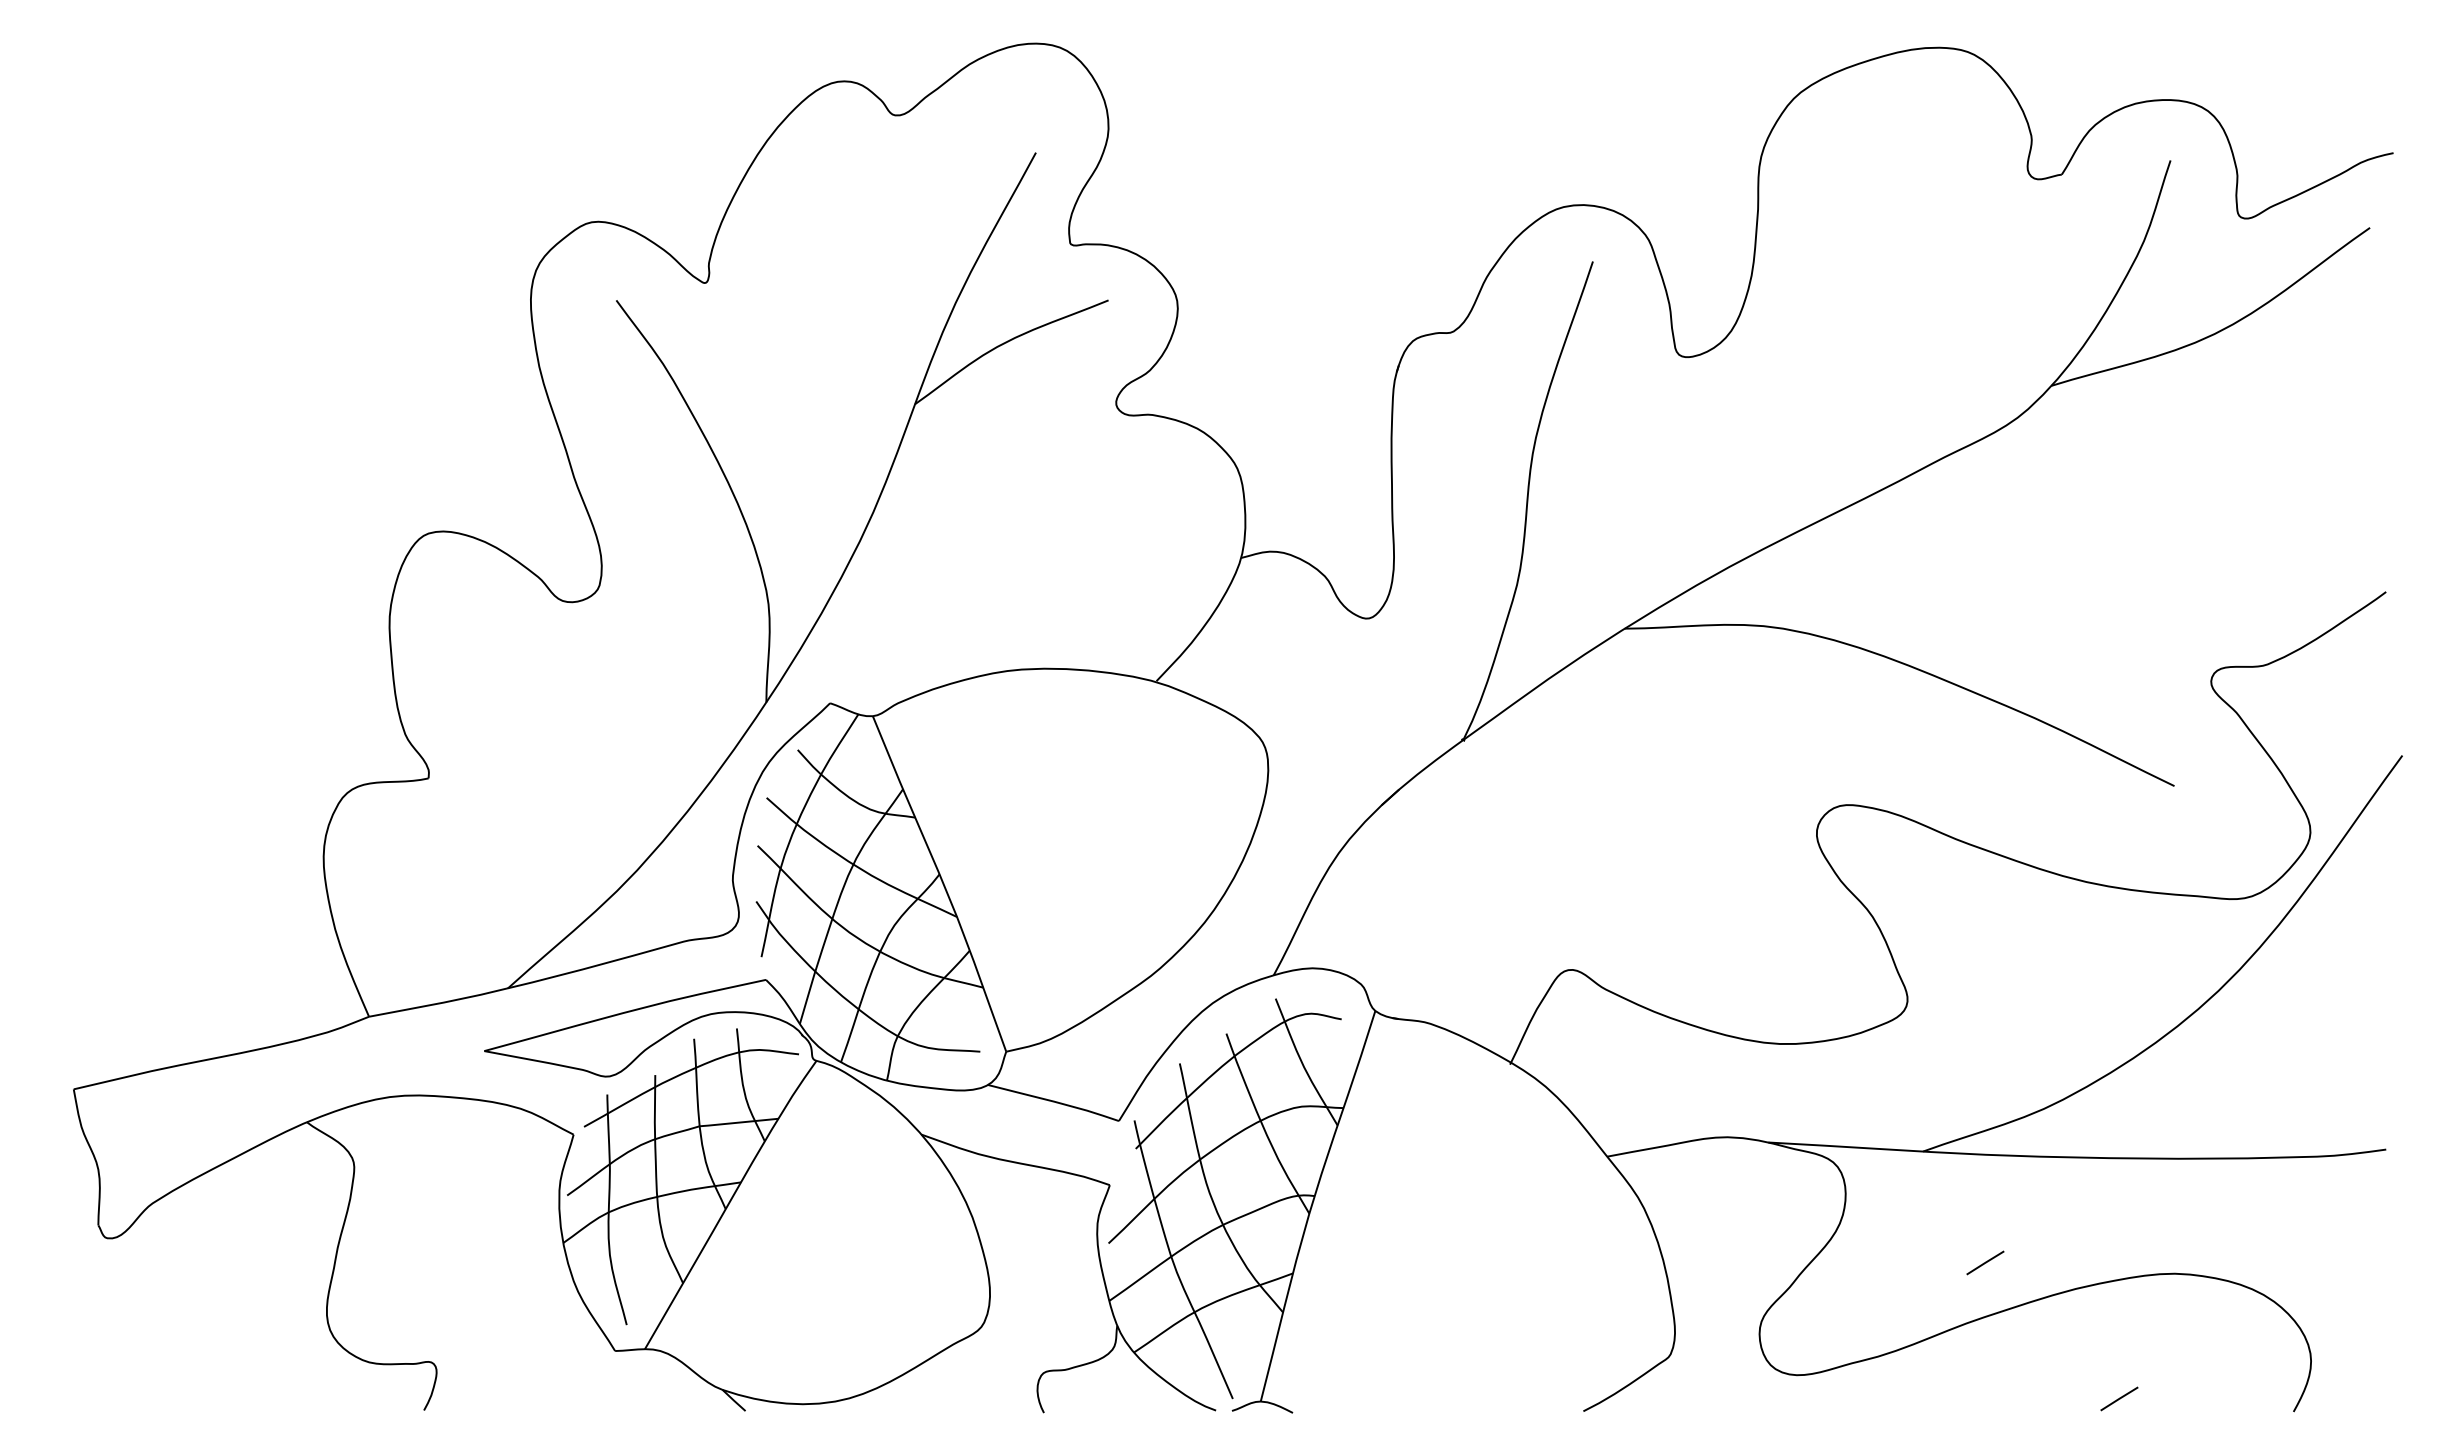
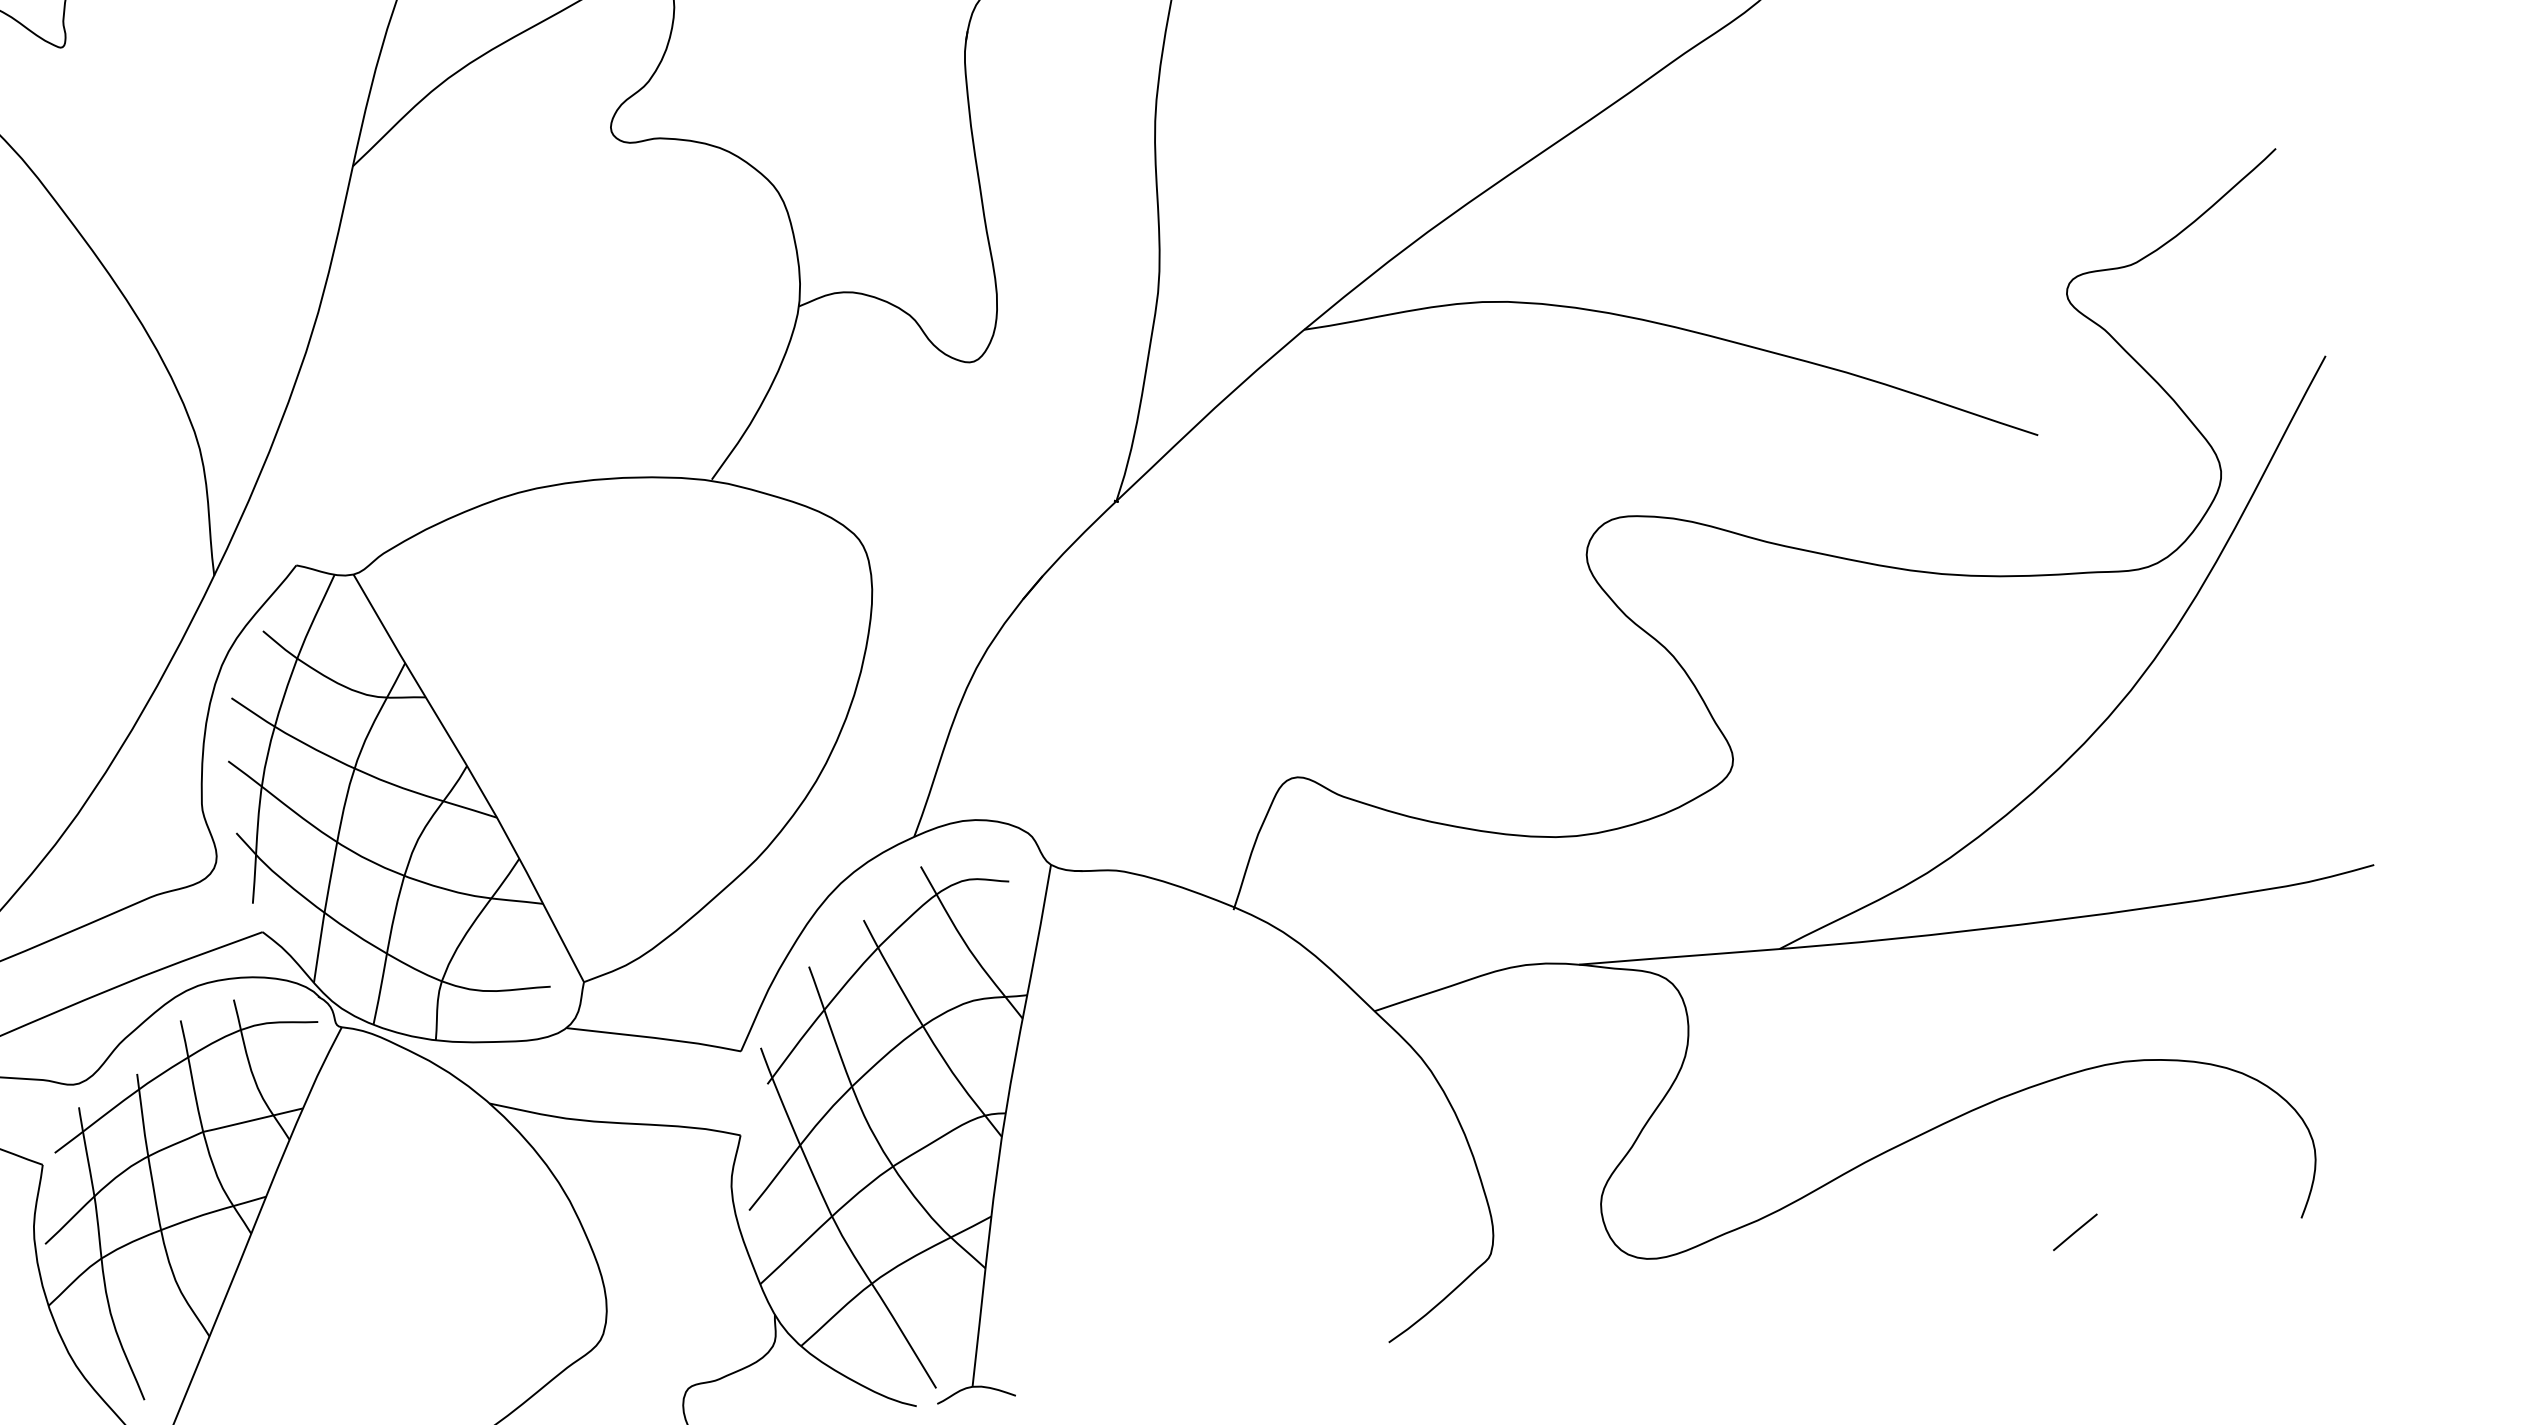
line: (1985, 1262) -> (1879, 1080), removed

